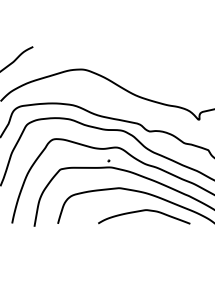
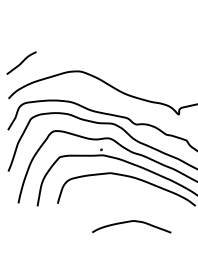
curve: (143, 211) -> (131, 222), moved

